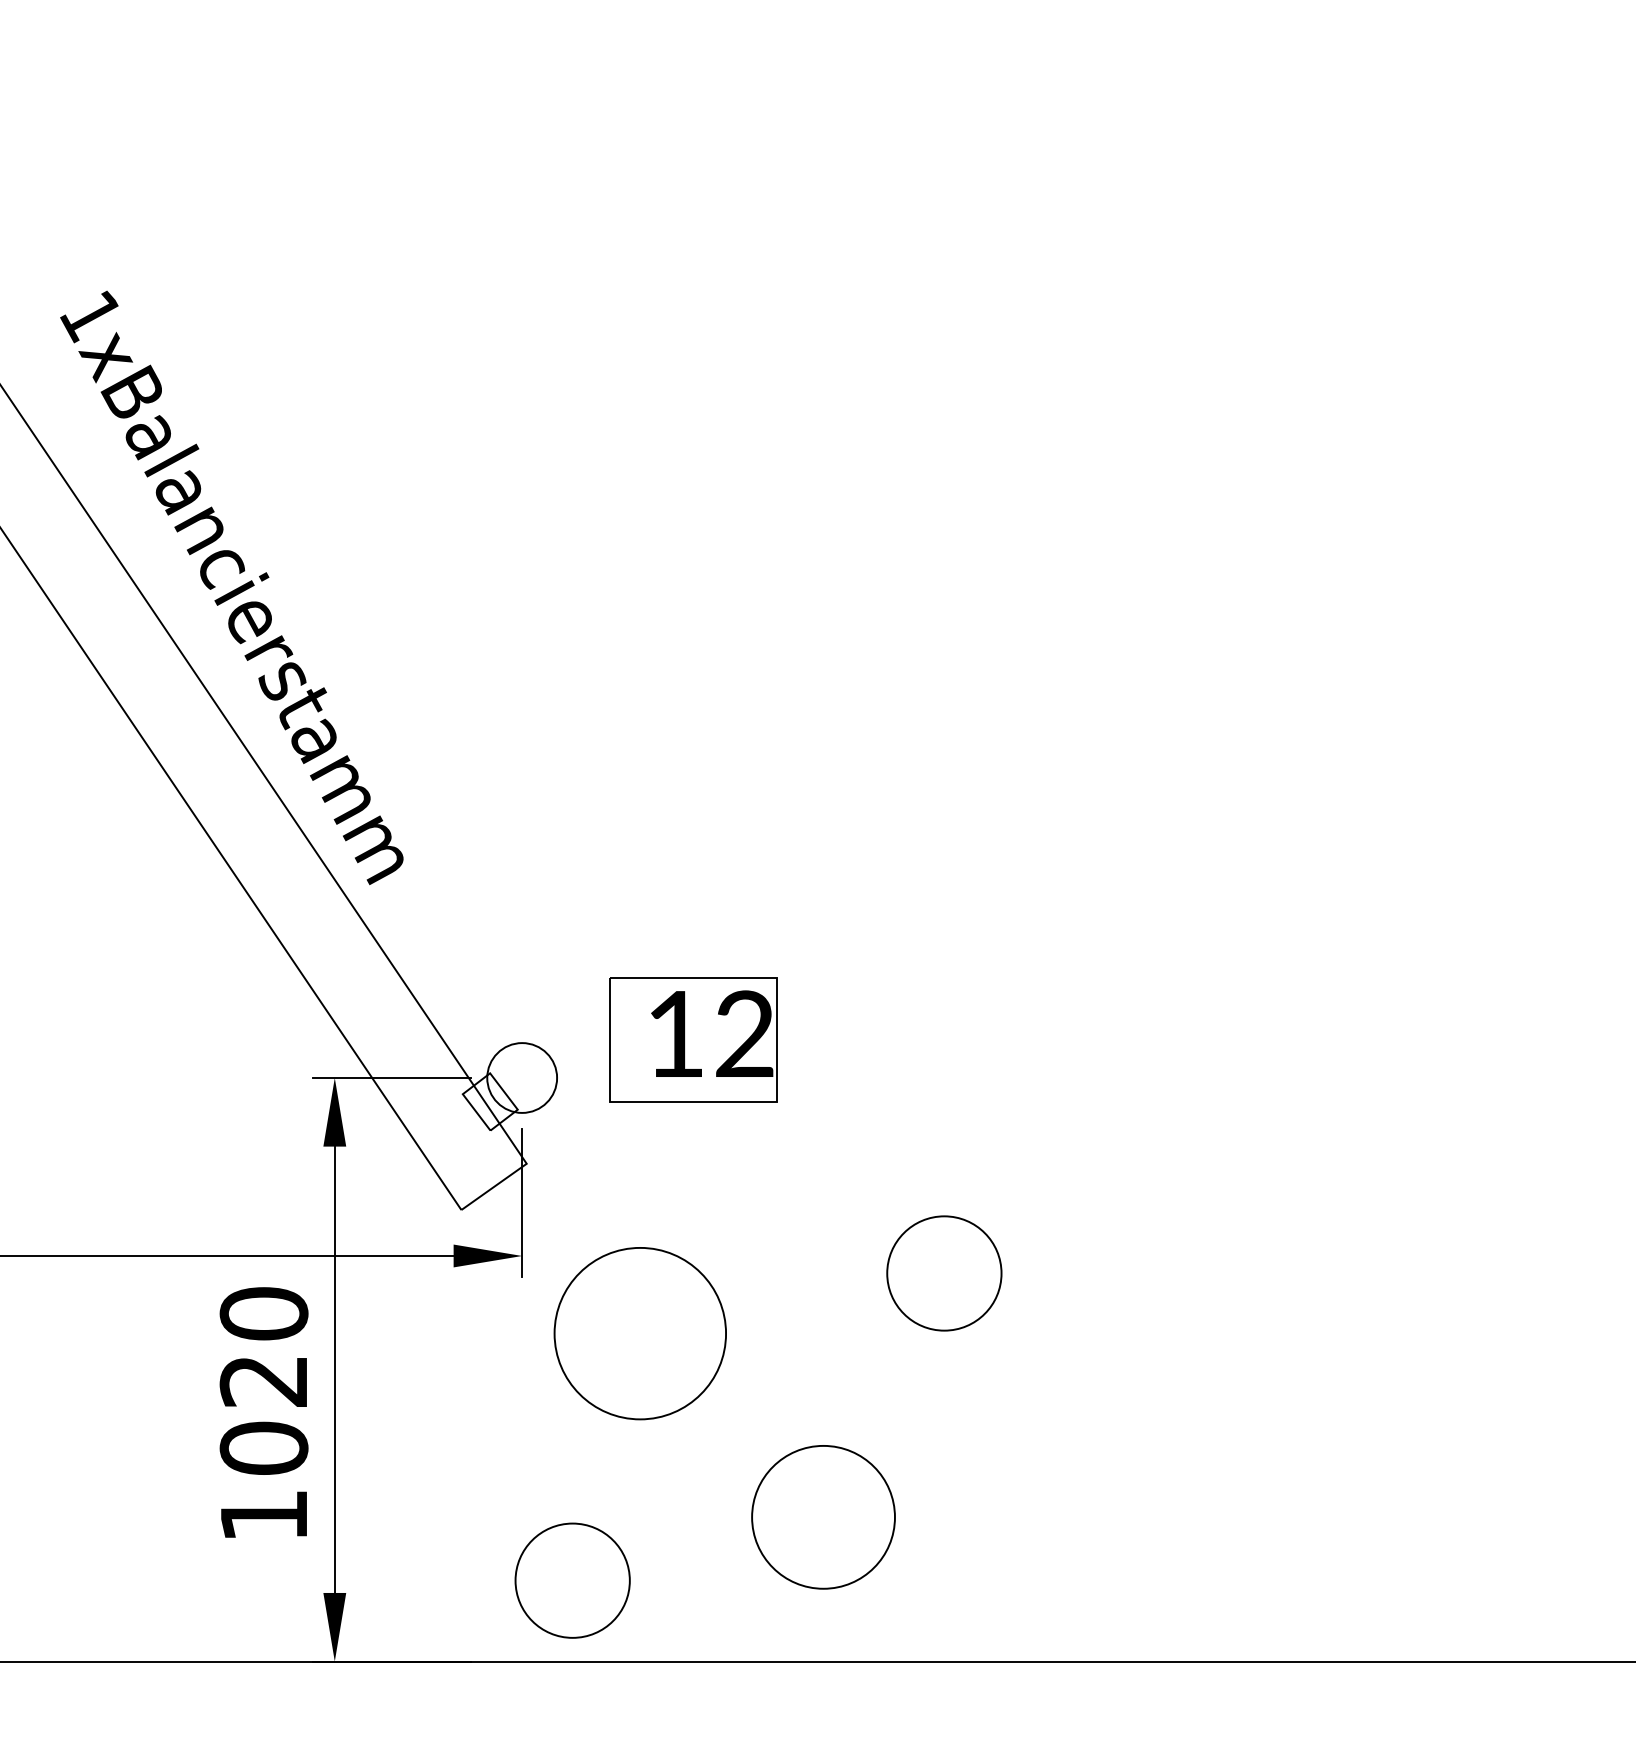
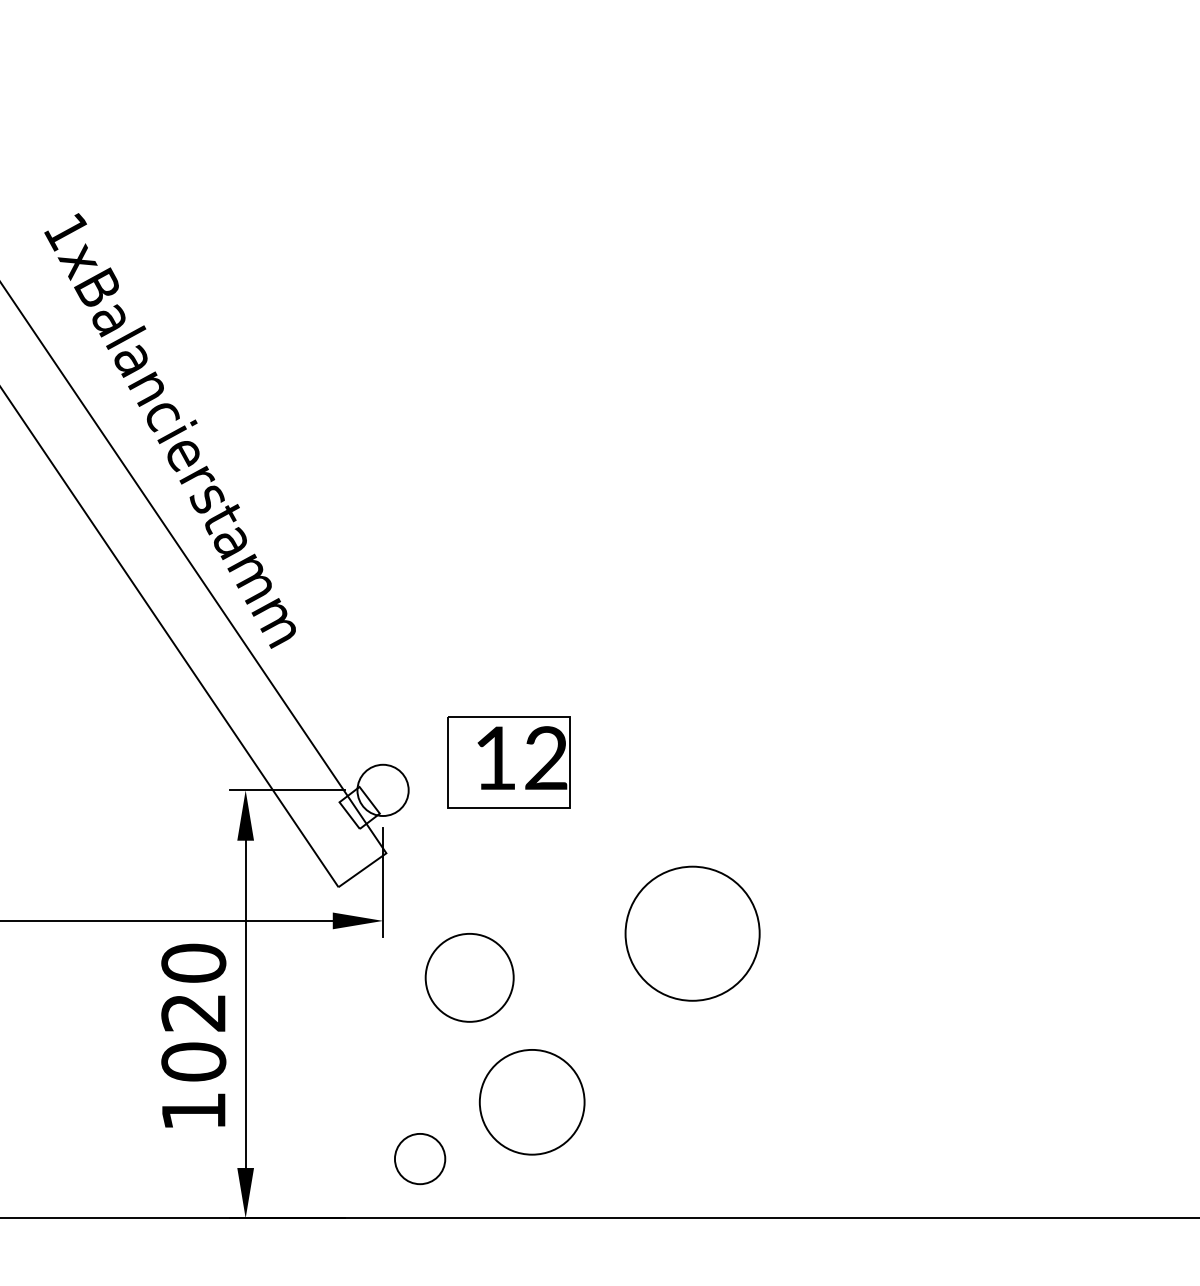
circle: (944, 1273) -> (692, 933), size x1.6
circle: (640, 1333) -> (469, 977), size x0.7
circle: (823, 1517) -> (532, 1102), moved
circle: (572, 1580) -> (419, 1158), size x0.6

